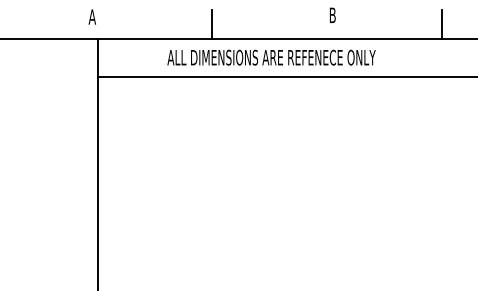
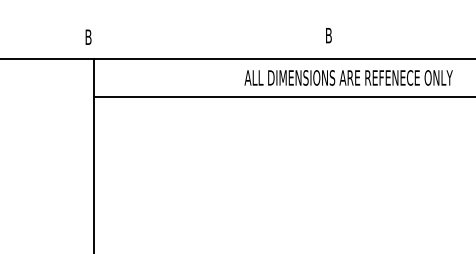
text: (91, 16) -> (87, 36), A -> B
line: (211, 24) -> (207, 44), removed
line: (441, 24) -> (437, 44), removed
text: (271, 57) -> (348, 77), moved

